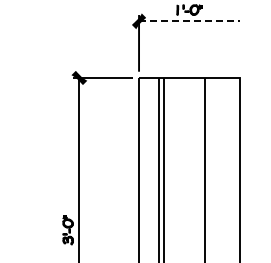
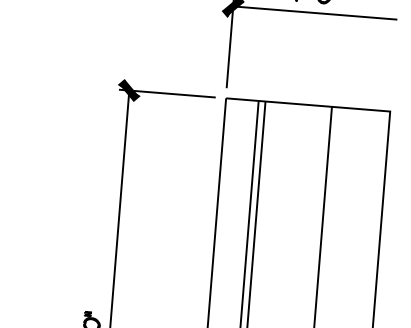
line: (189, 21) -> (314, 13), dashed -> solid

